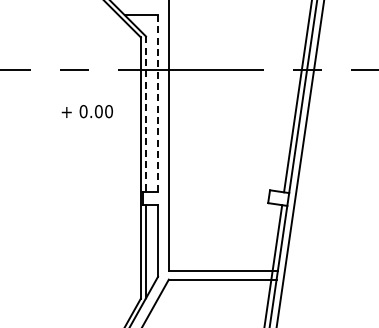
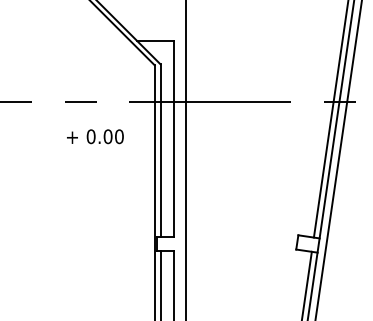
line: (158, 103) -> (174, 138), dashed -> solid
text: (86, 111) -> (94, 136), moved
line: (146, 114) -> (161, 151), dashed -> solid

